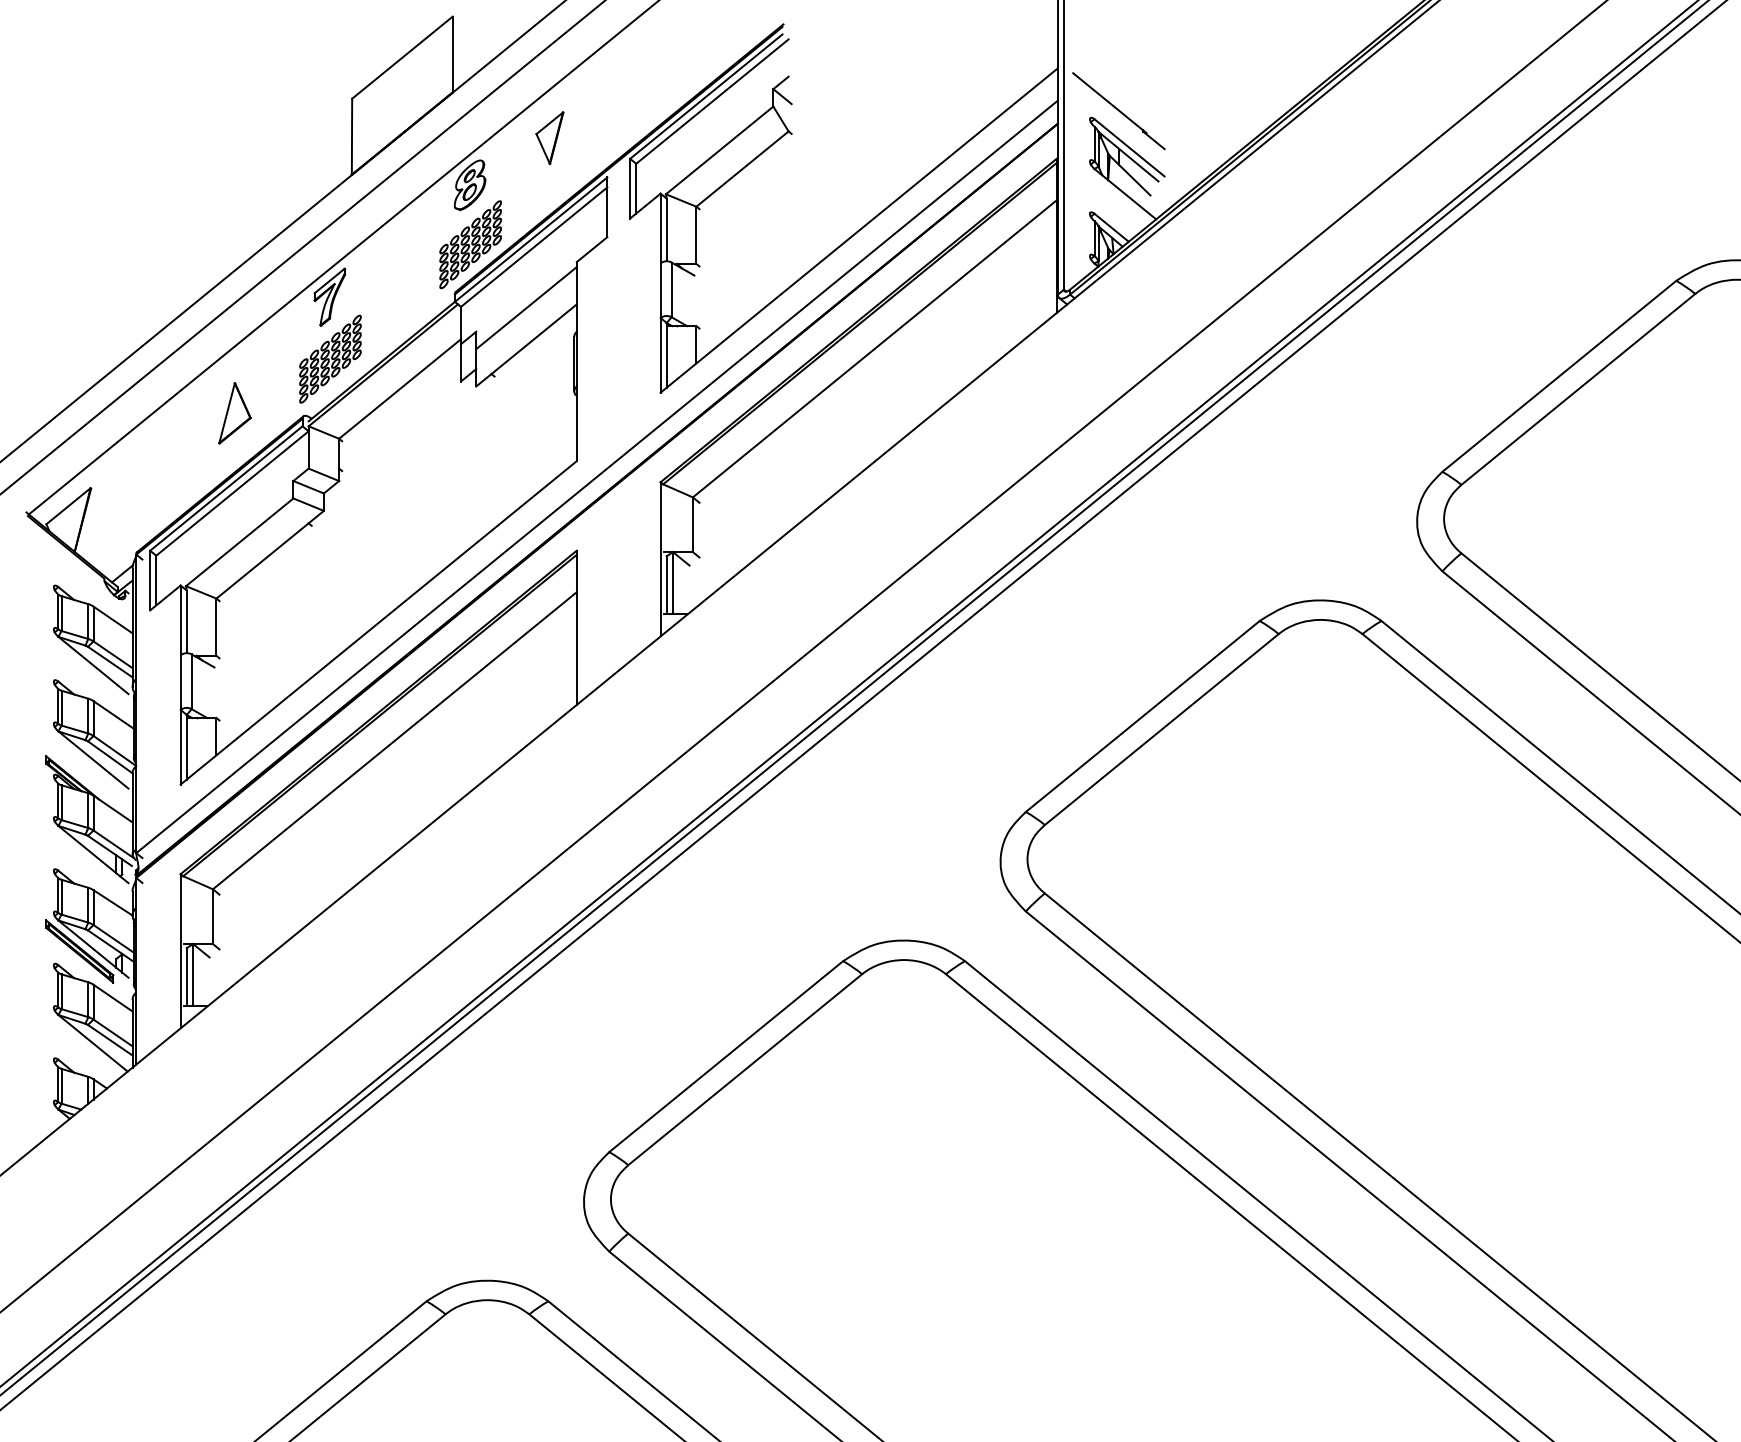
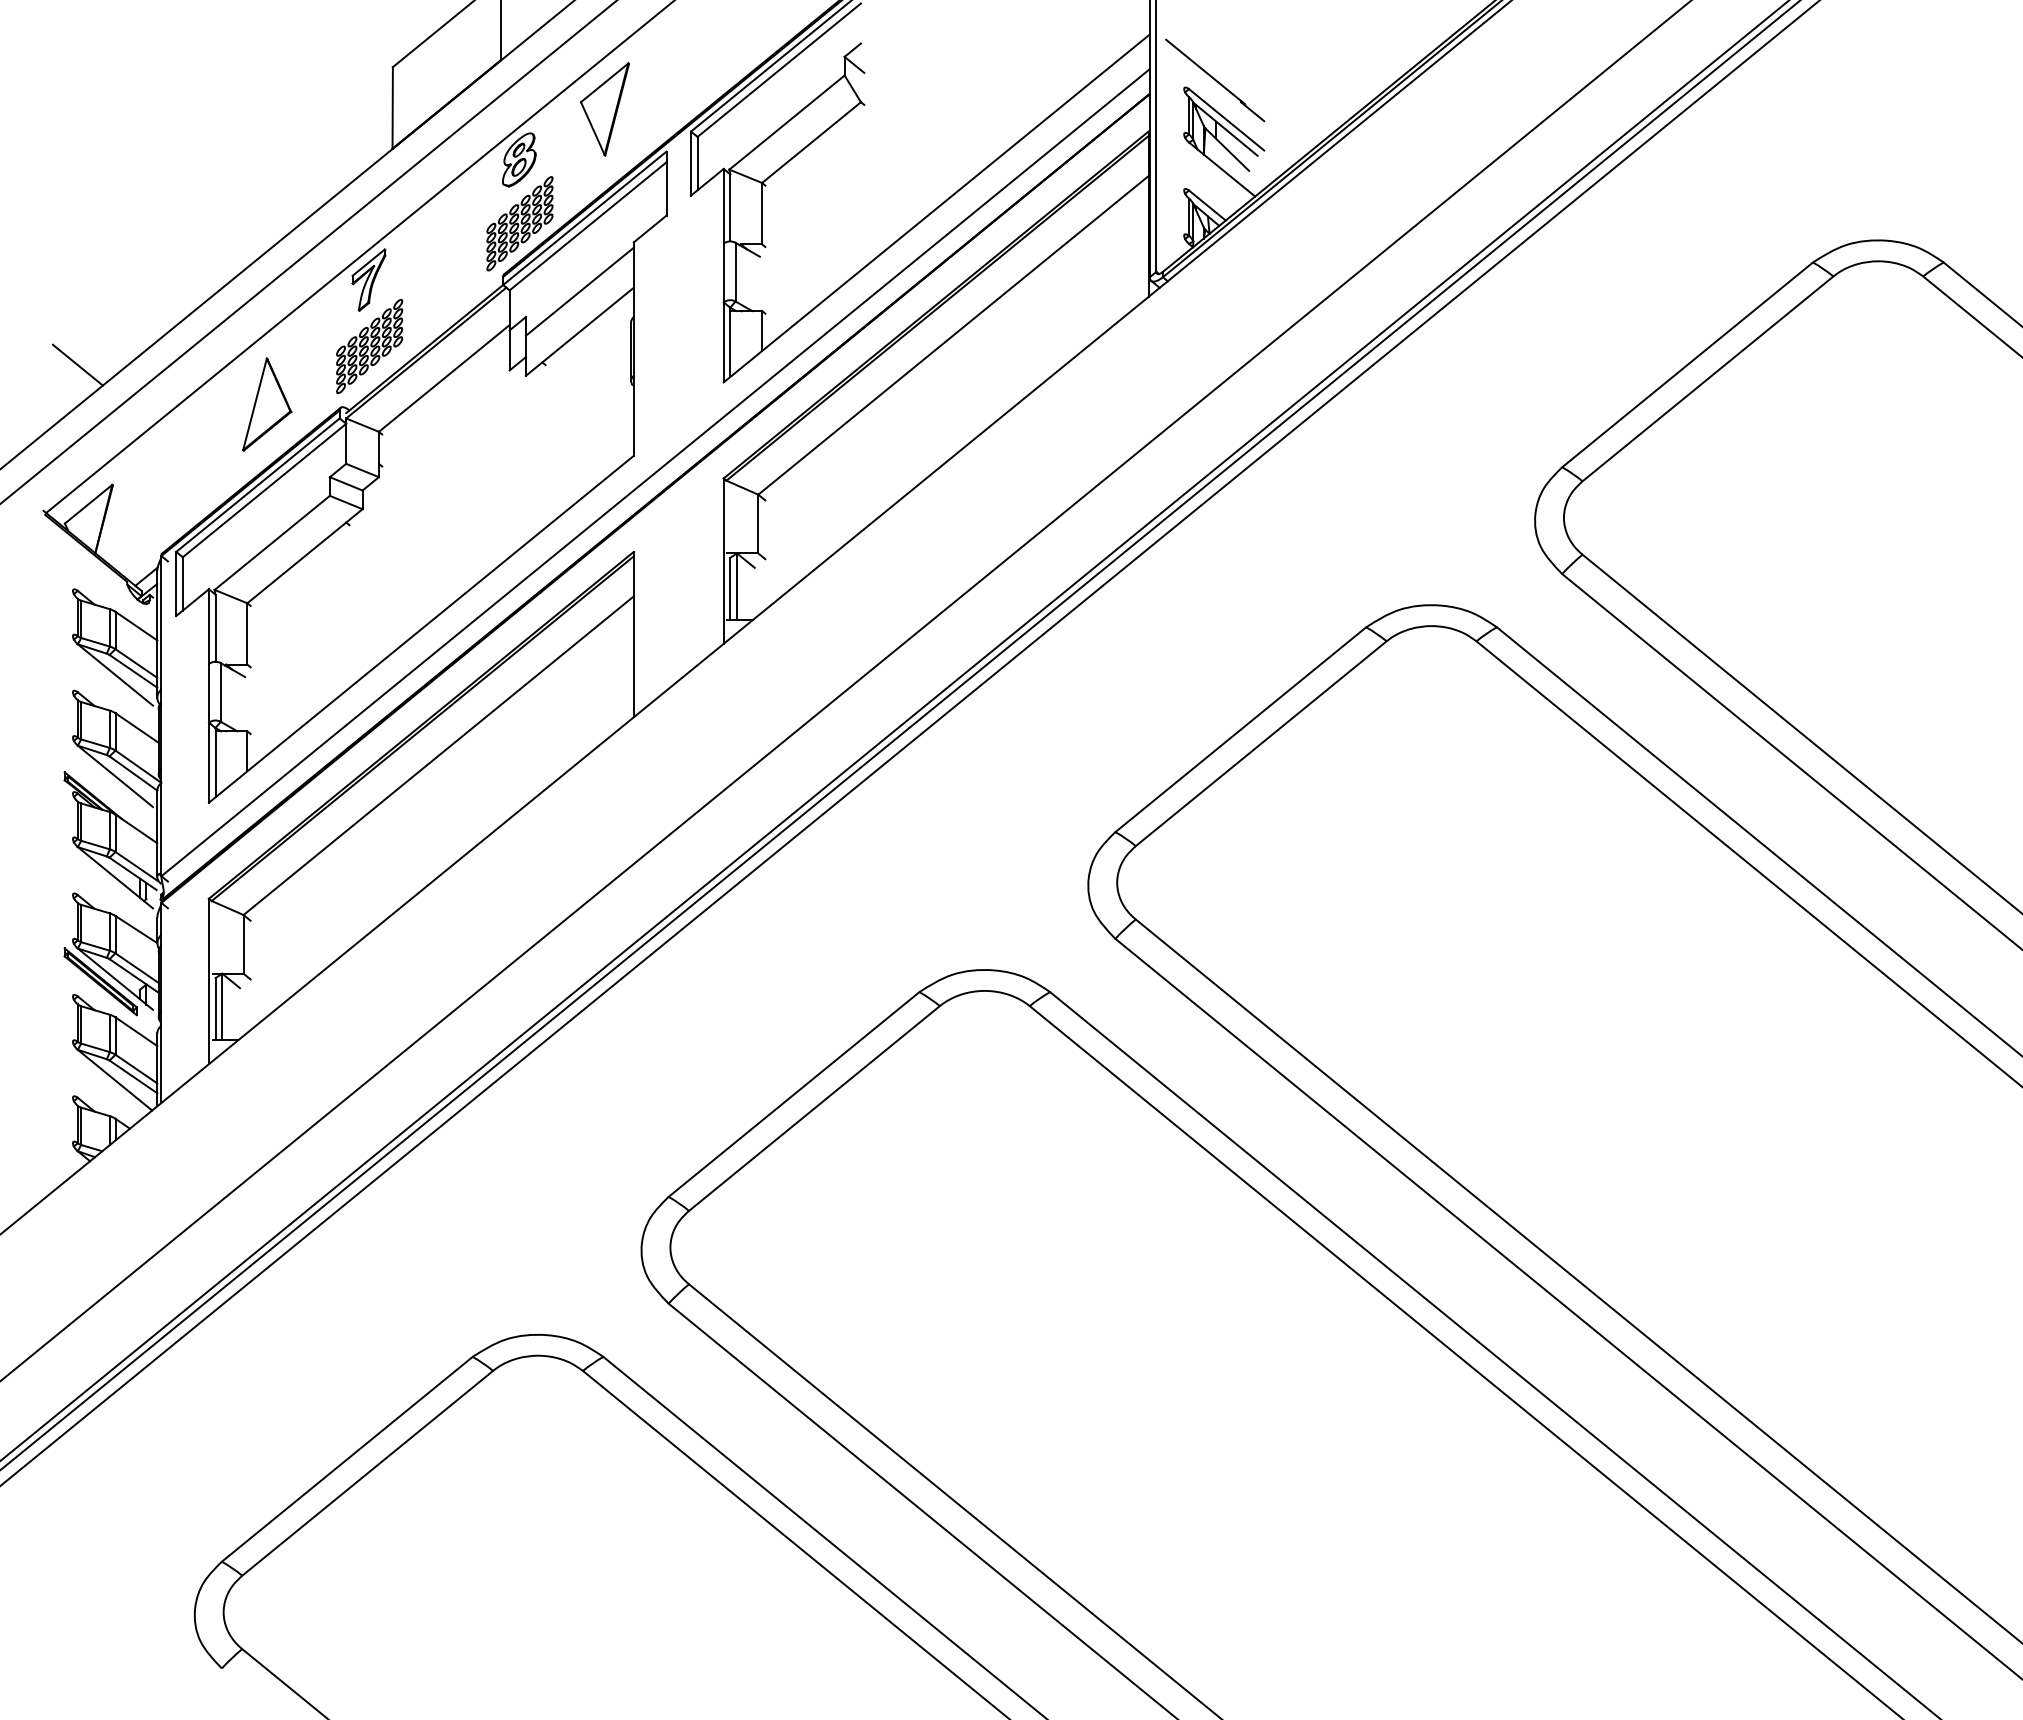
part: (549, 138) -> (604, 109), size x1.67
line: (58, 375) -> (77, 364), added
part: (235, 413) -> (267, 404), size x1.43

